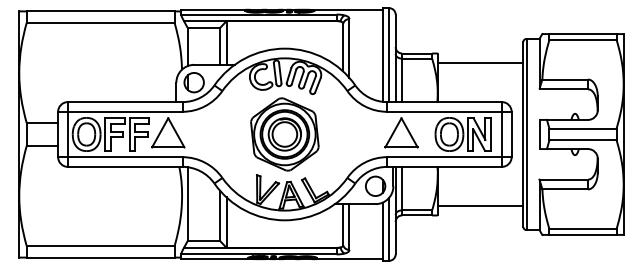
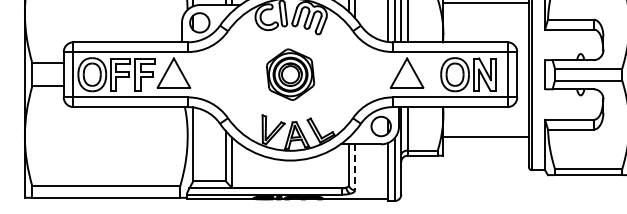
part: (284, 134) -> (290, 74), size x0.7
line: (480, 206) -> (486, 136), moved
line: (349, 227) -> (355, 167), solid -> dashed

